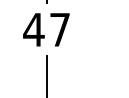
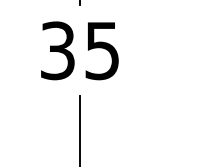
text: (46, 29) -> (79, 50), 47 -> 35

